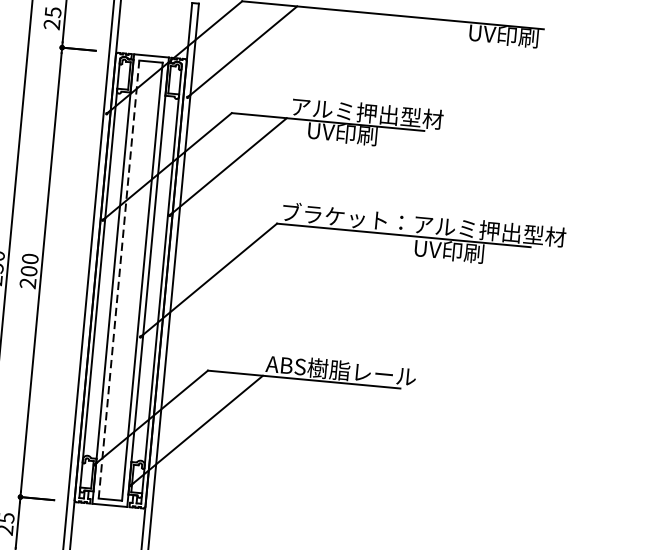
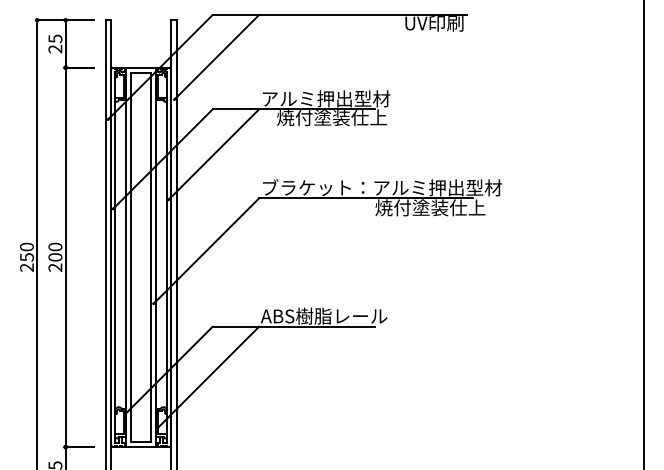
text: (372, 135) -> (332, 117), UV印刷 -> 焼付塗装仕上
text: (479, 253) -> (430, 207), UV印刷 -> 焼付塗装仕上
line: (119, 279) -> (131, 257), dashed -> solid

